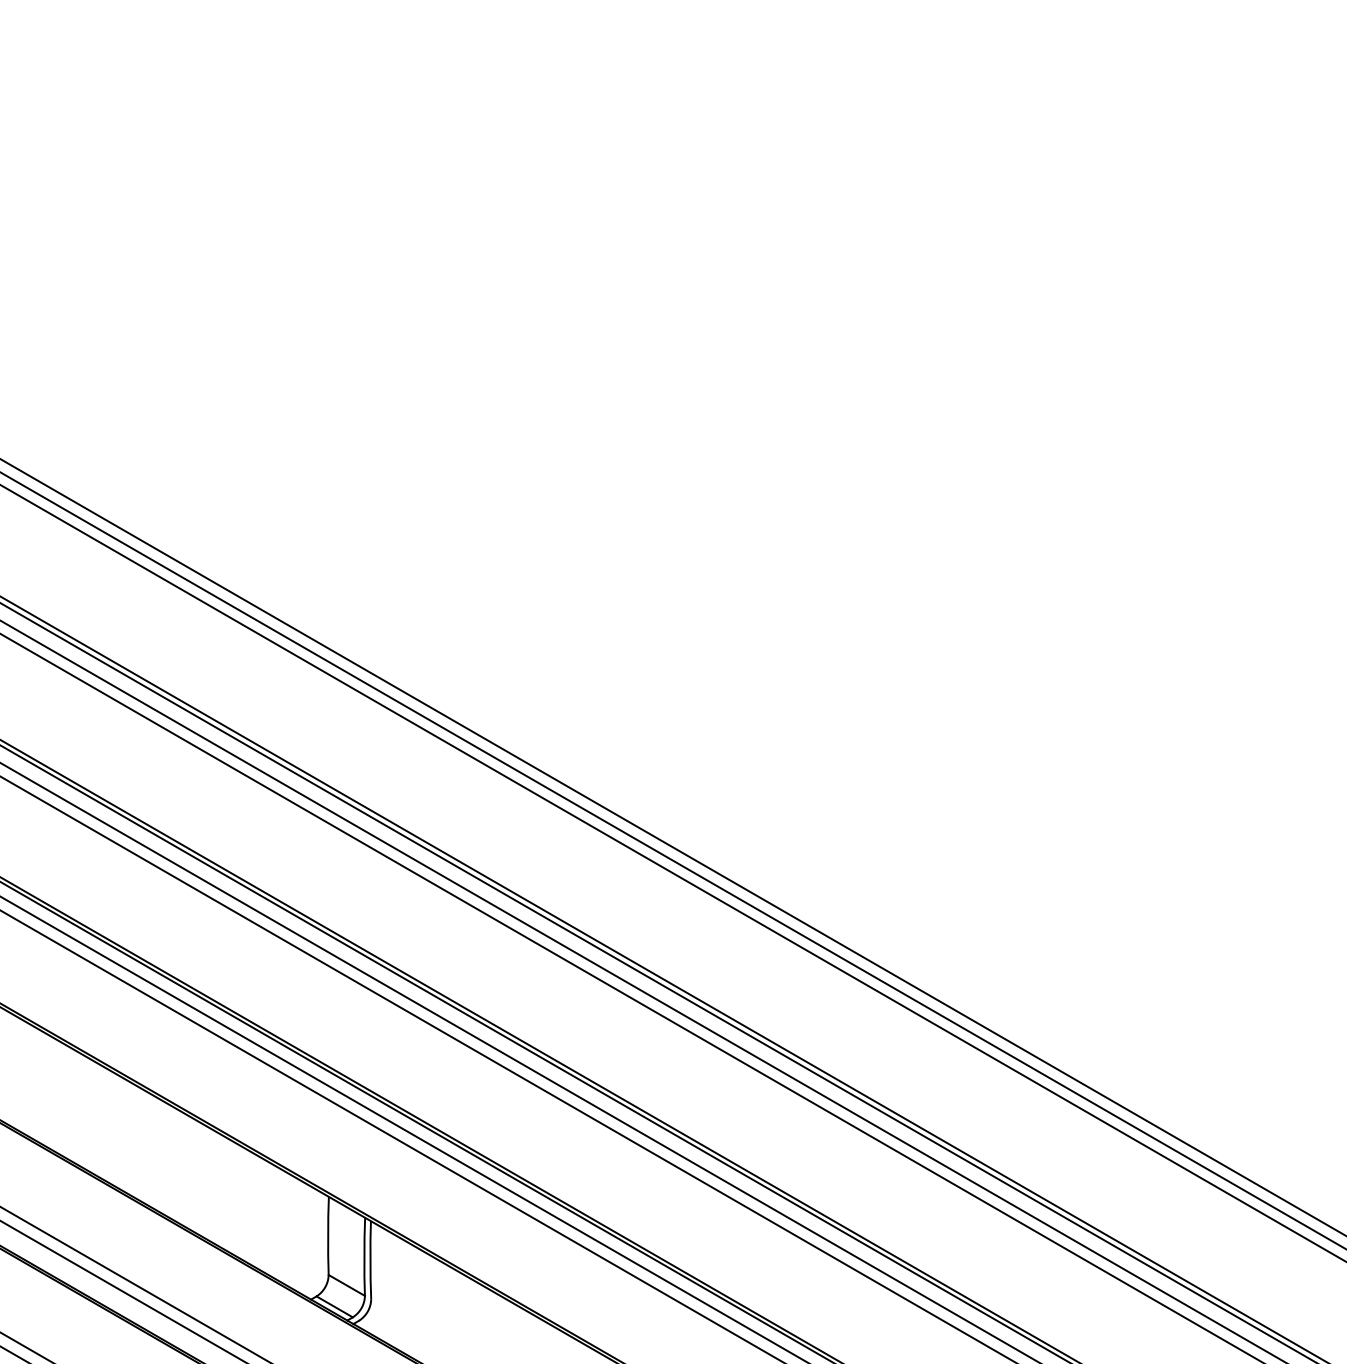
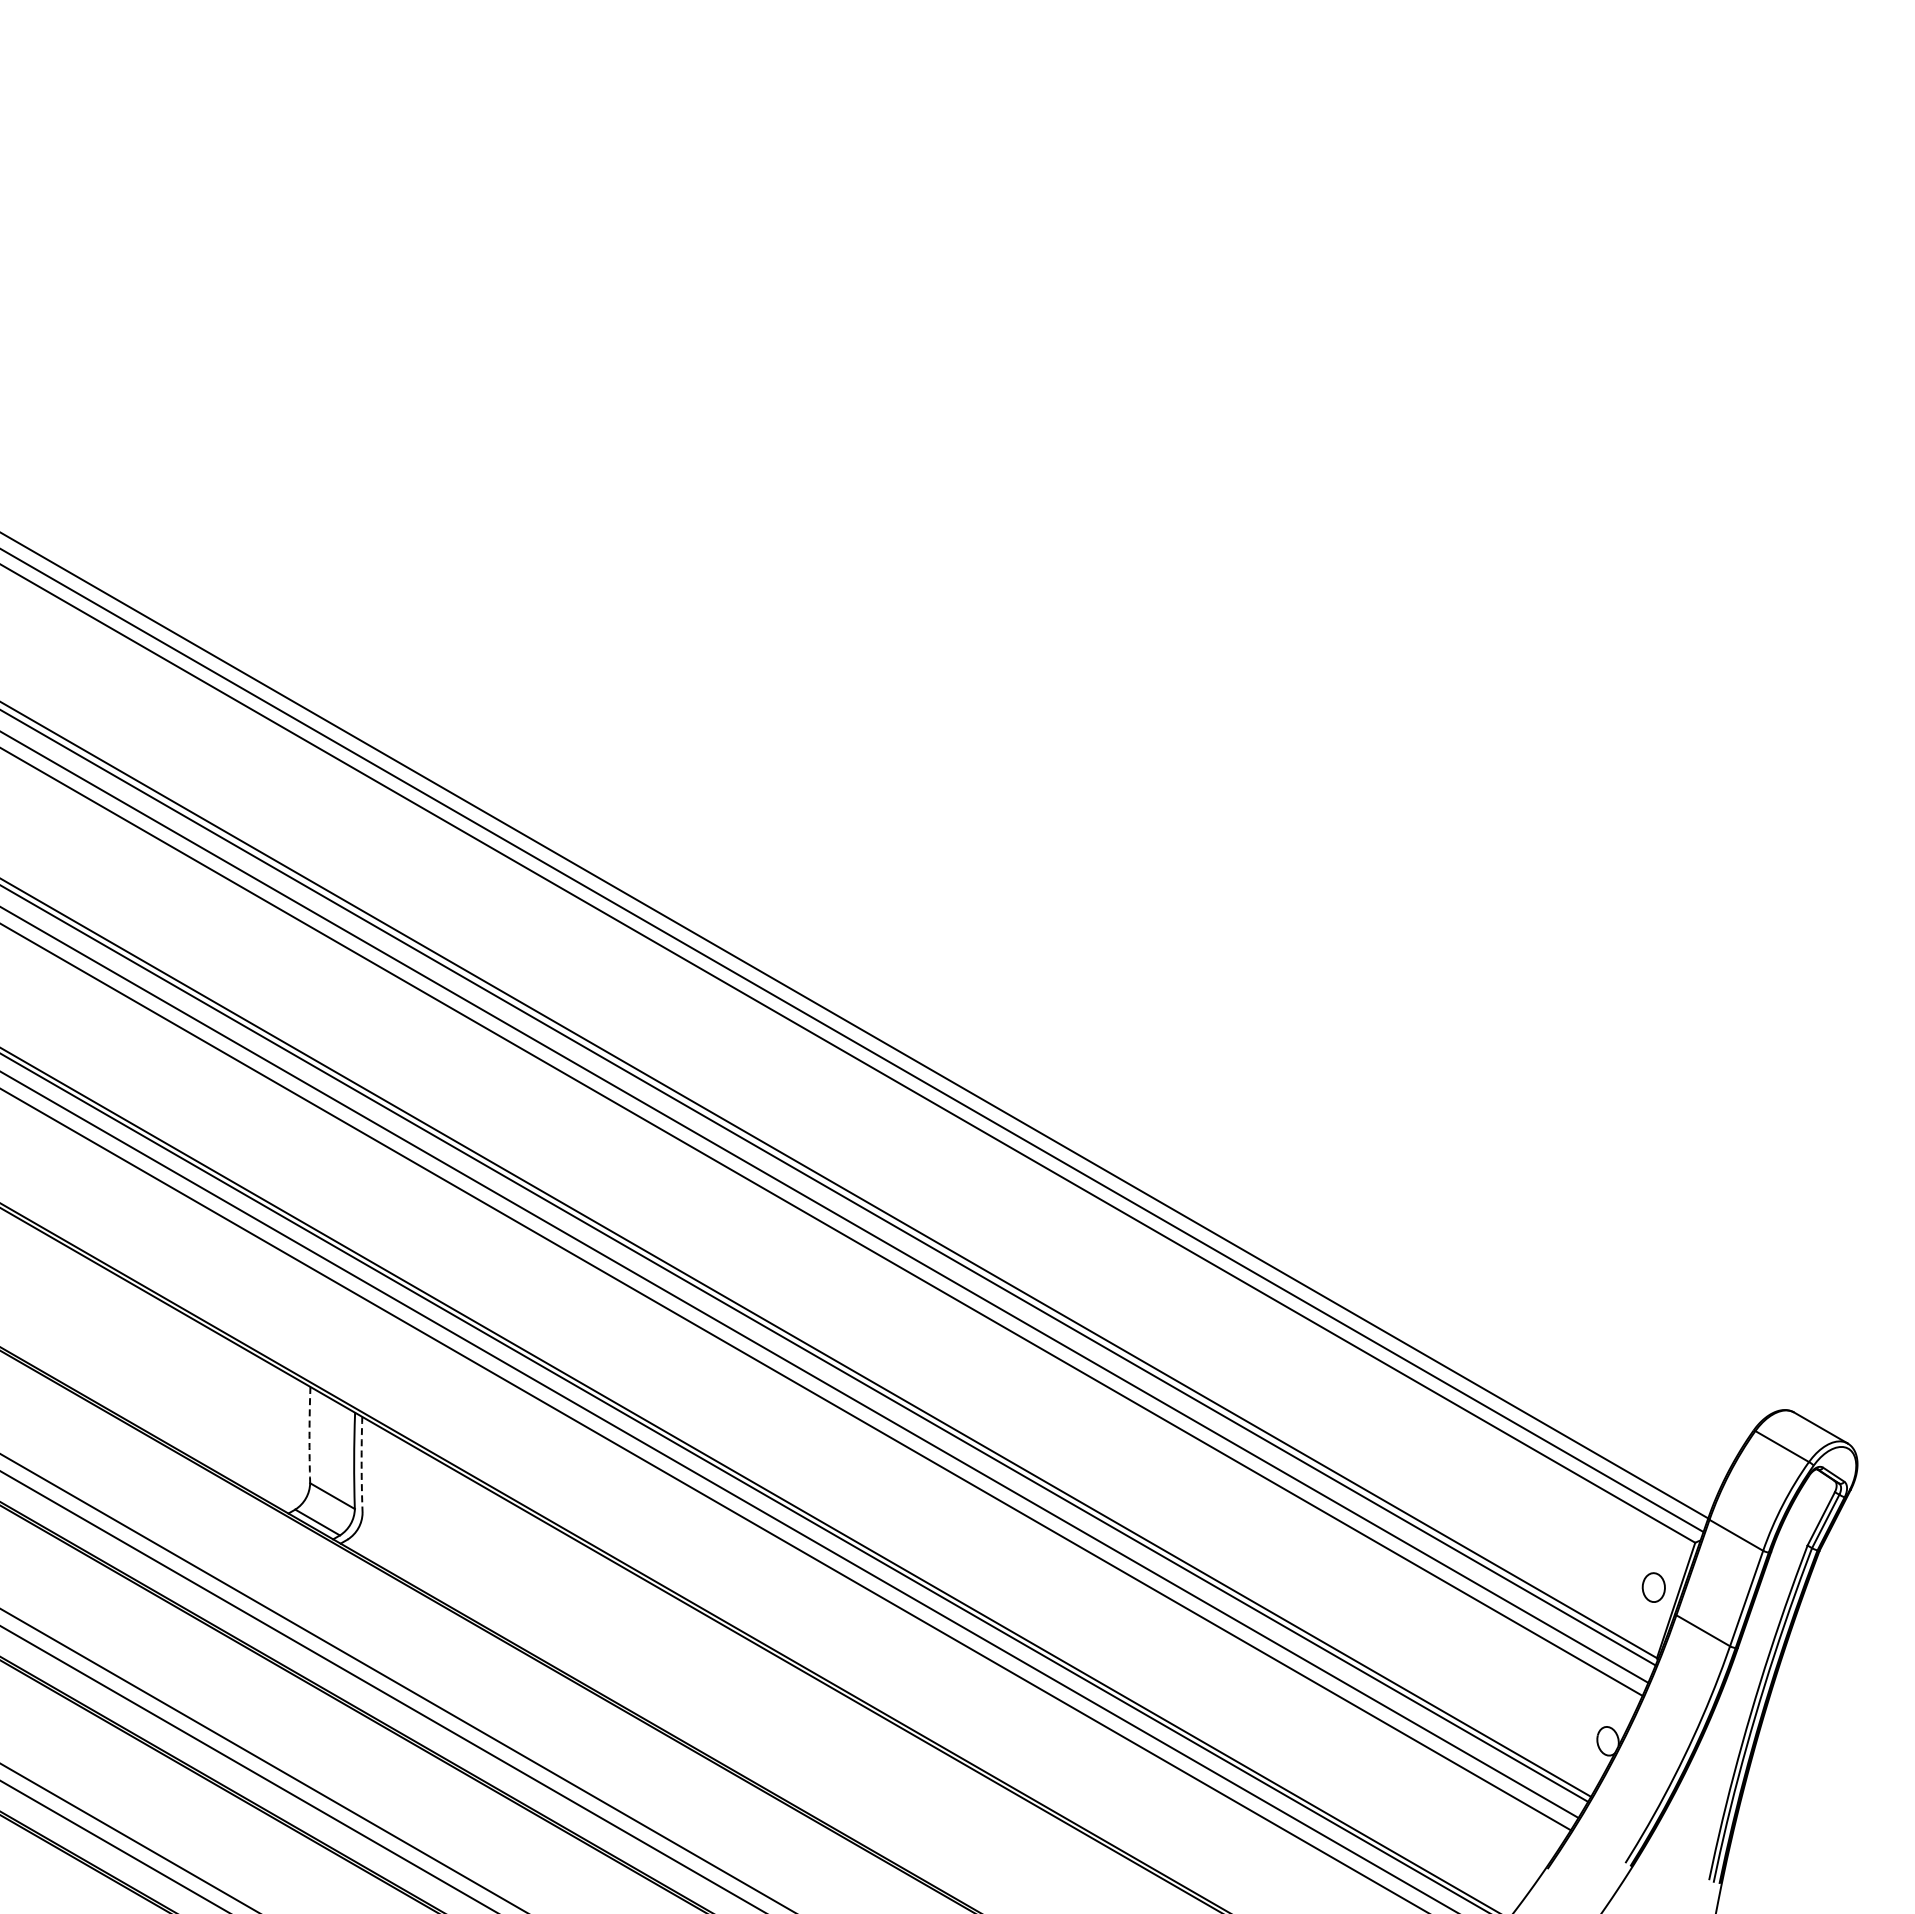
arc: (328, 1236) -> (309, 1435), solid -> dashed
arc: (370, 1259) -> (361, 1464), solid -> dashed

